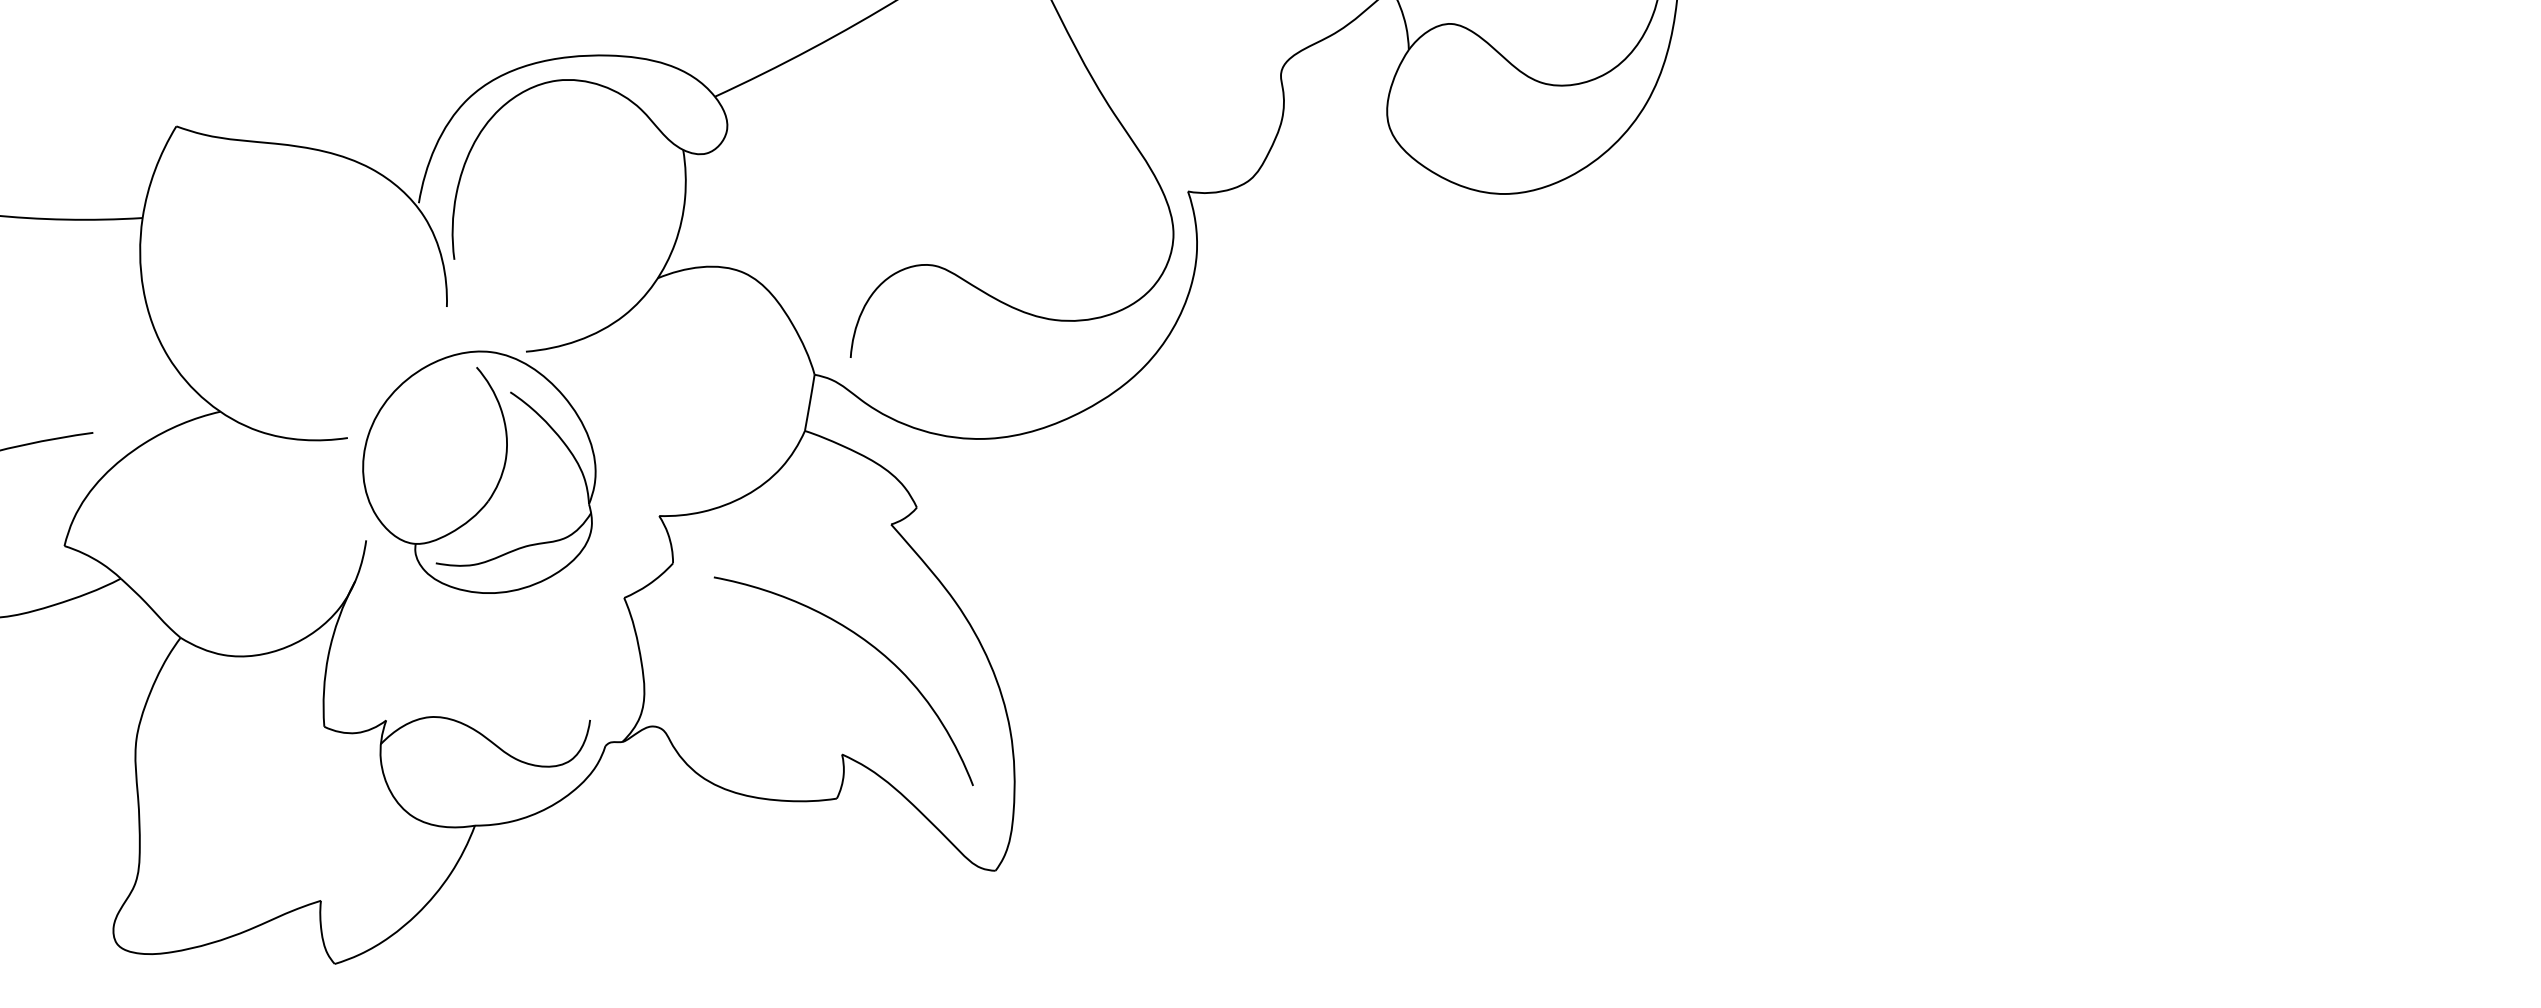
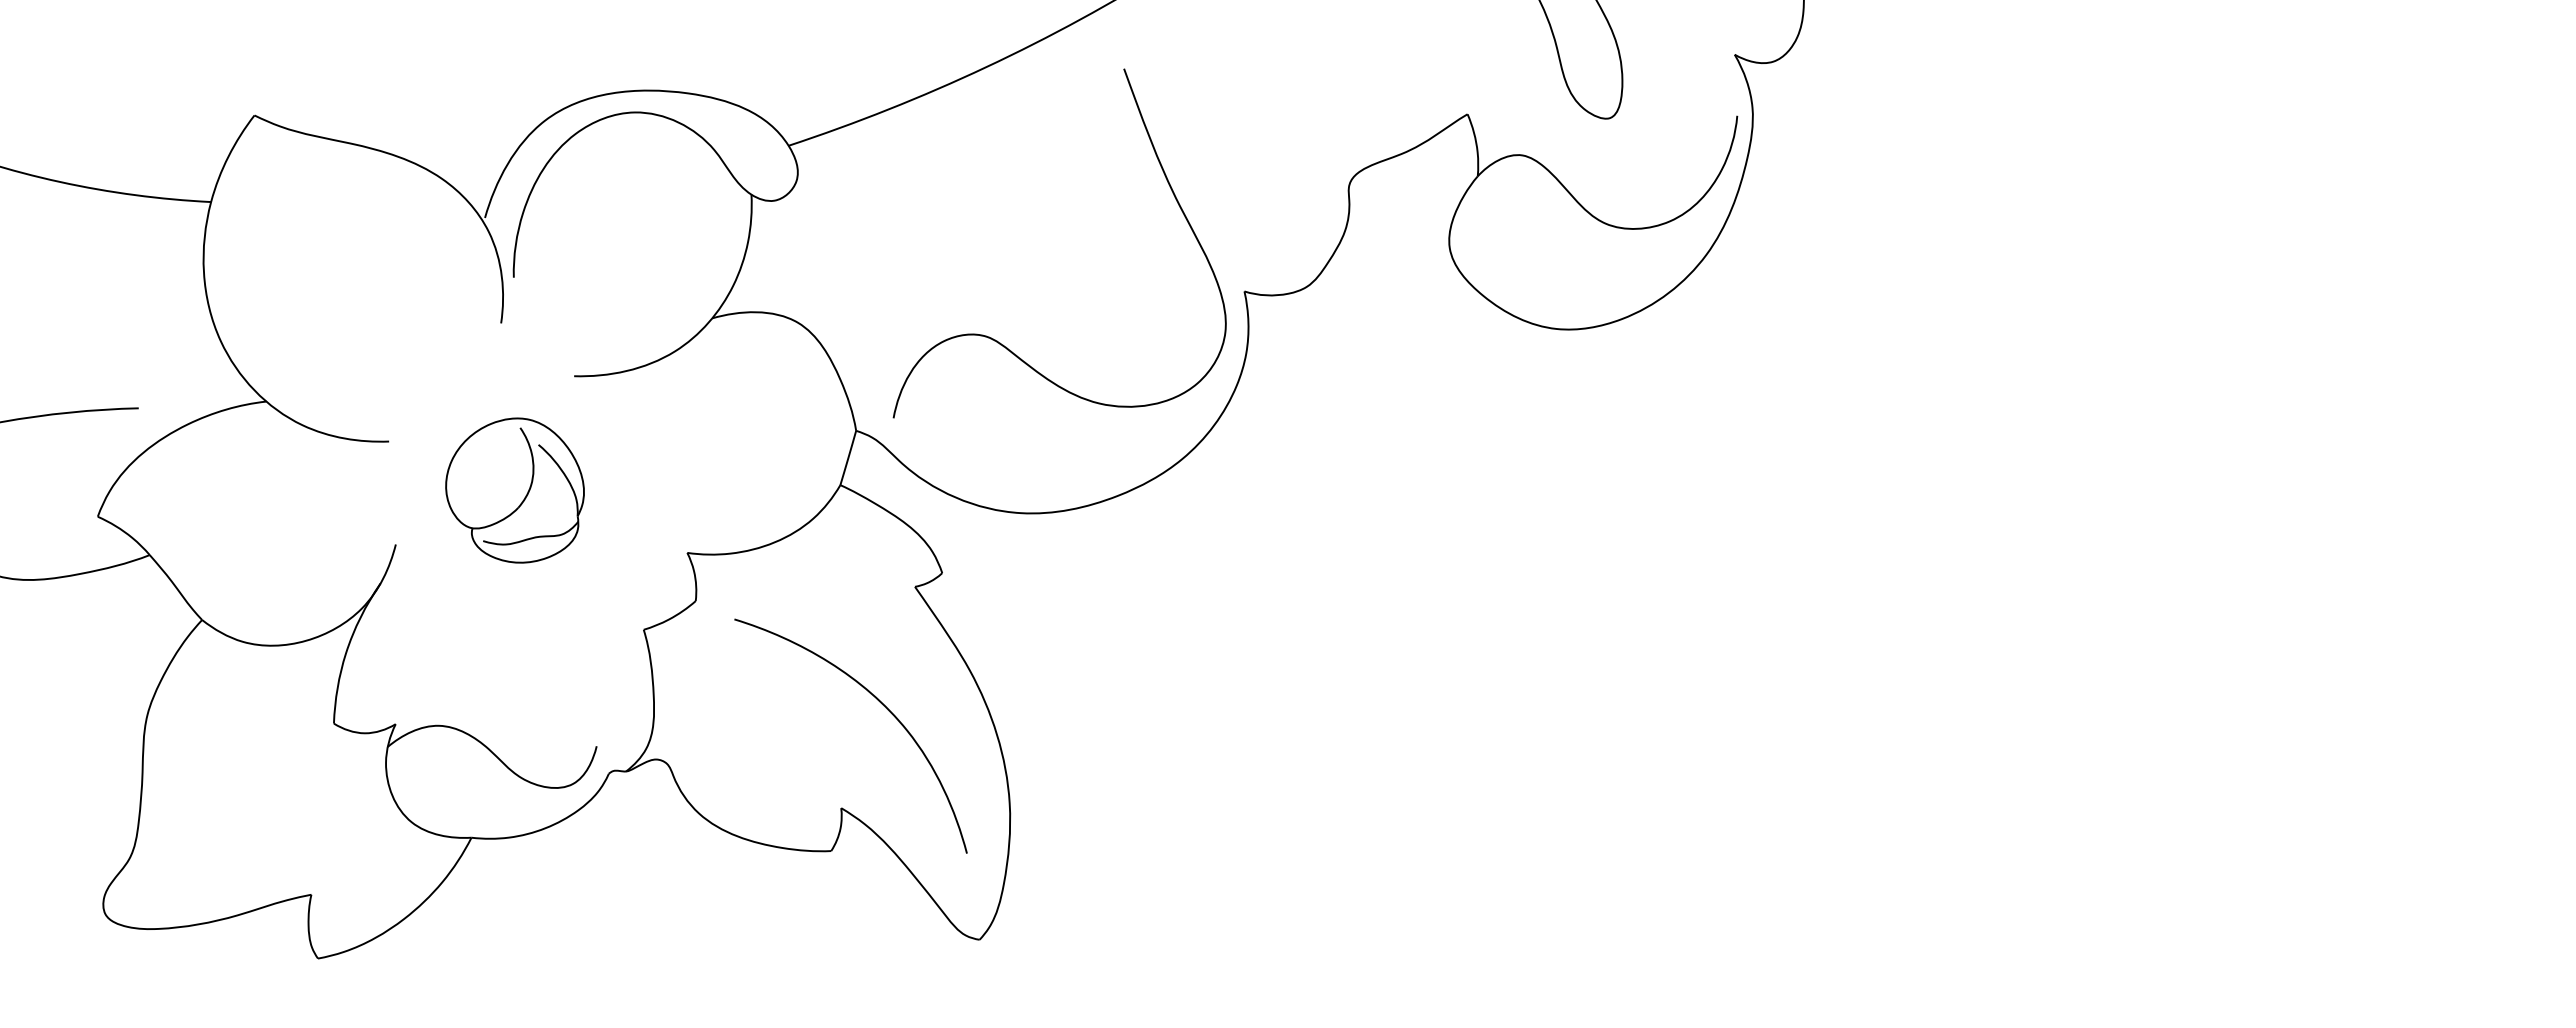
part: (479, 472) -> (514, 490), size x0.6

